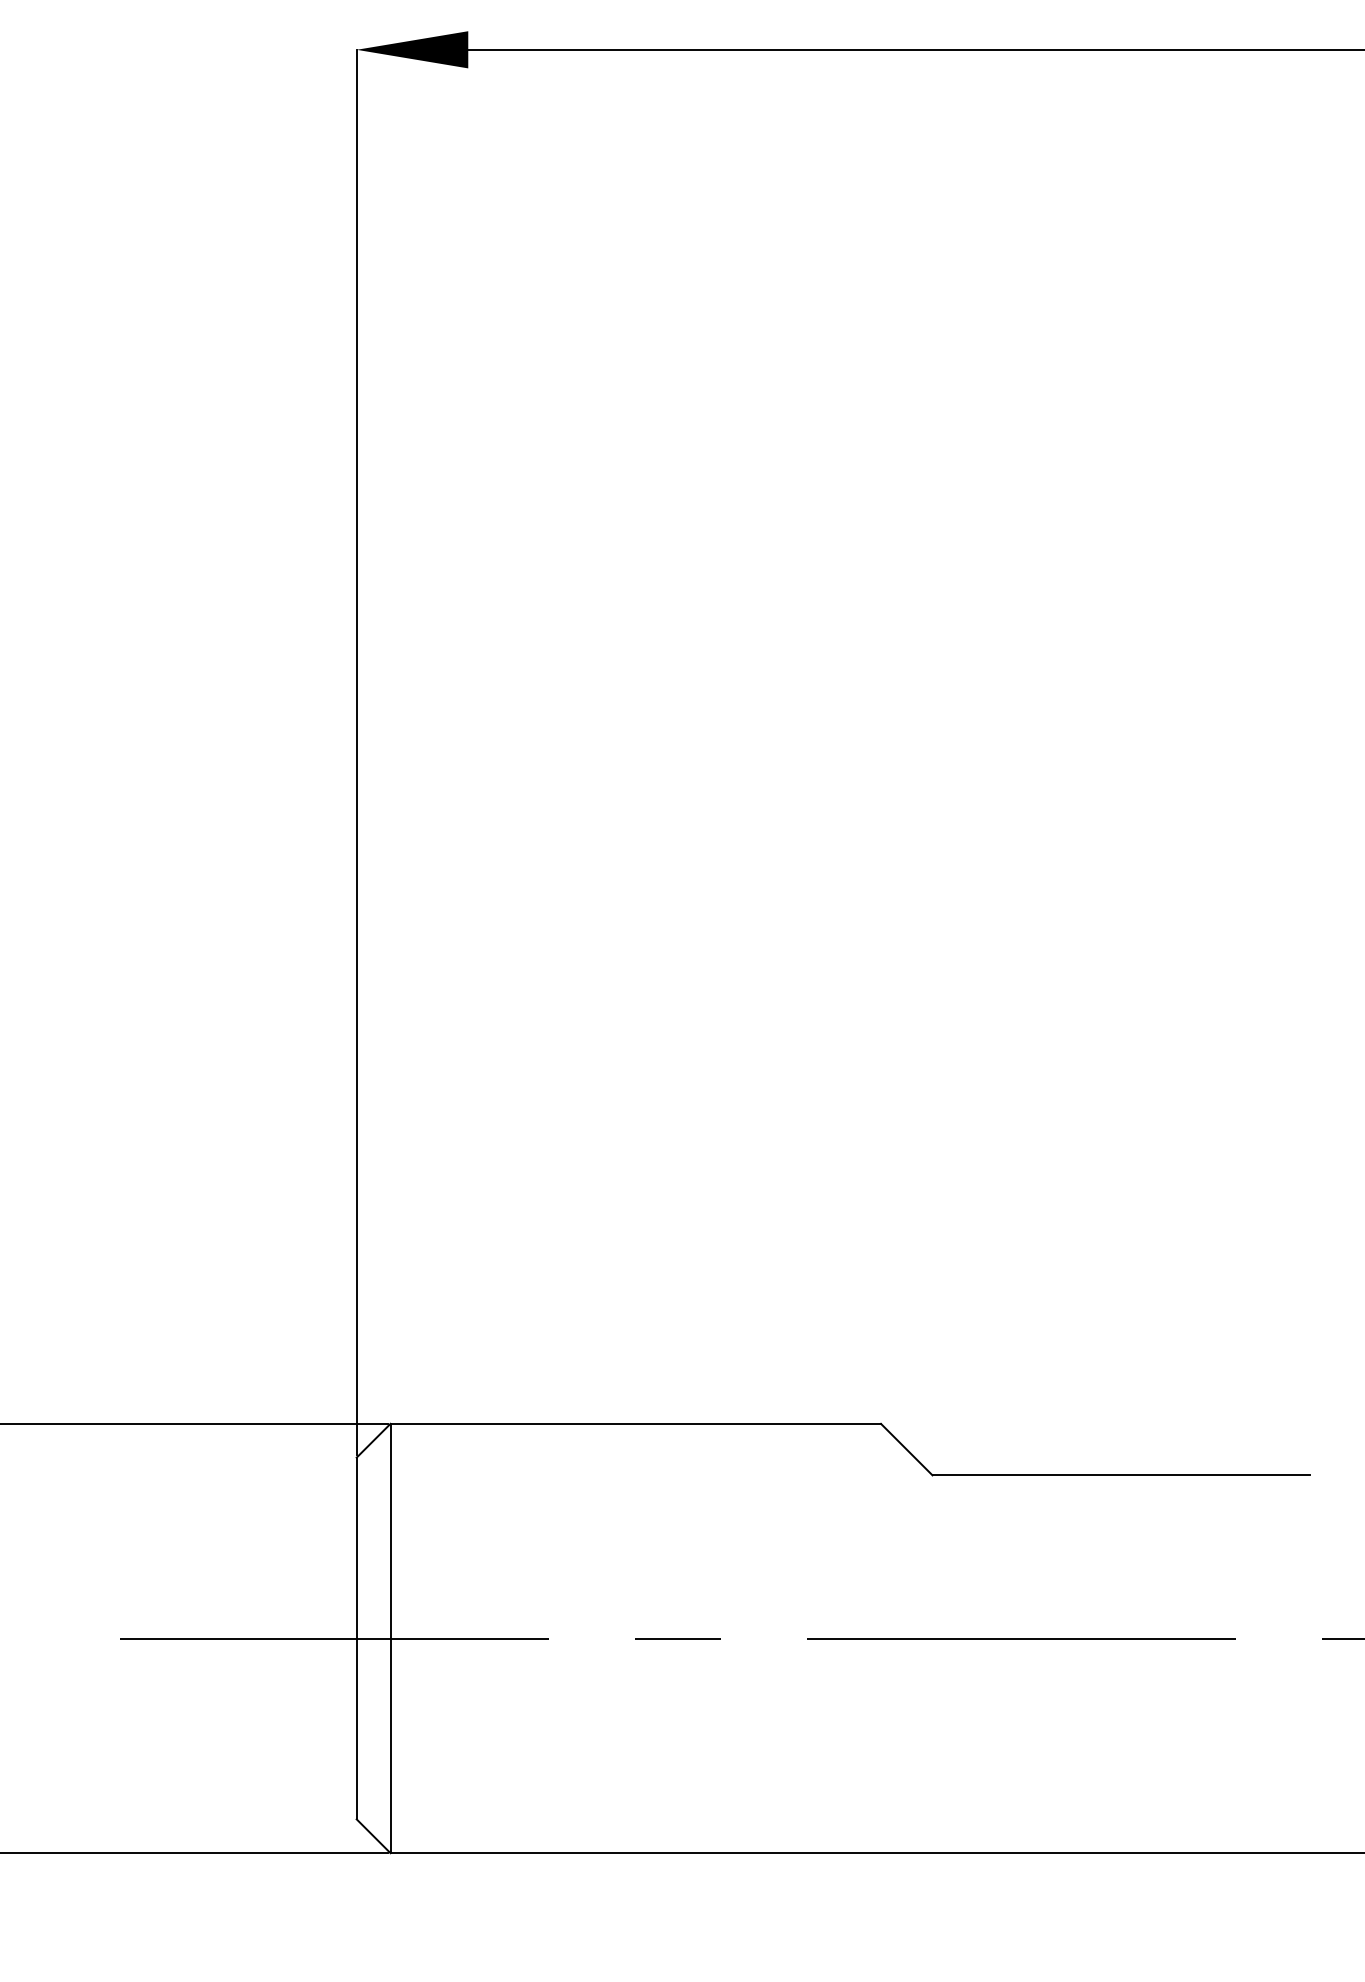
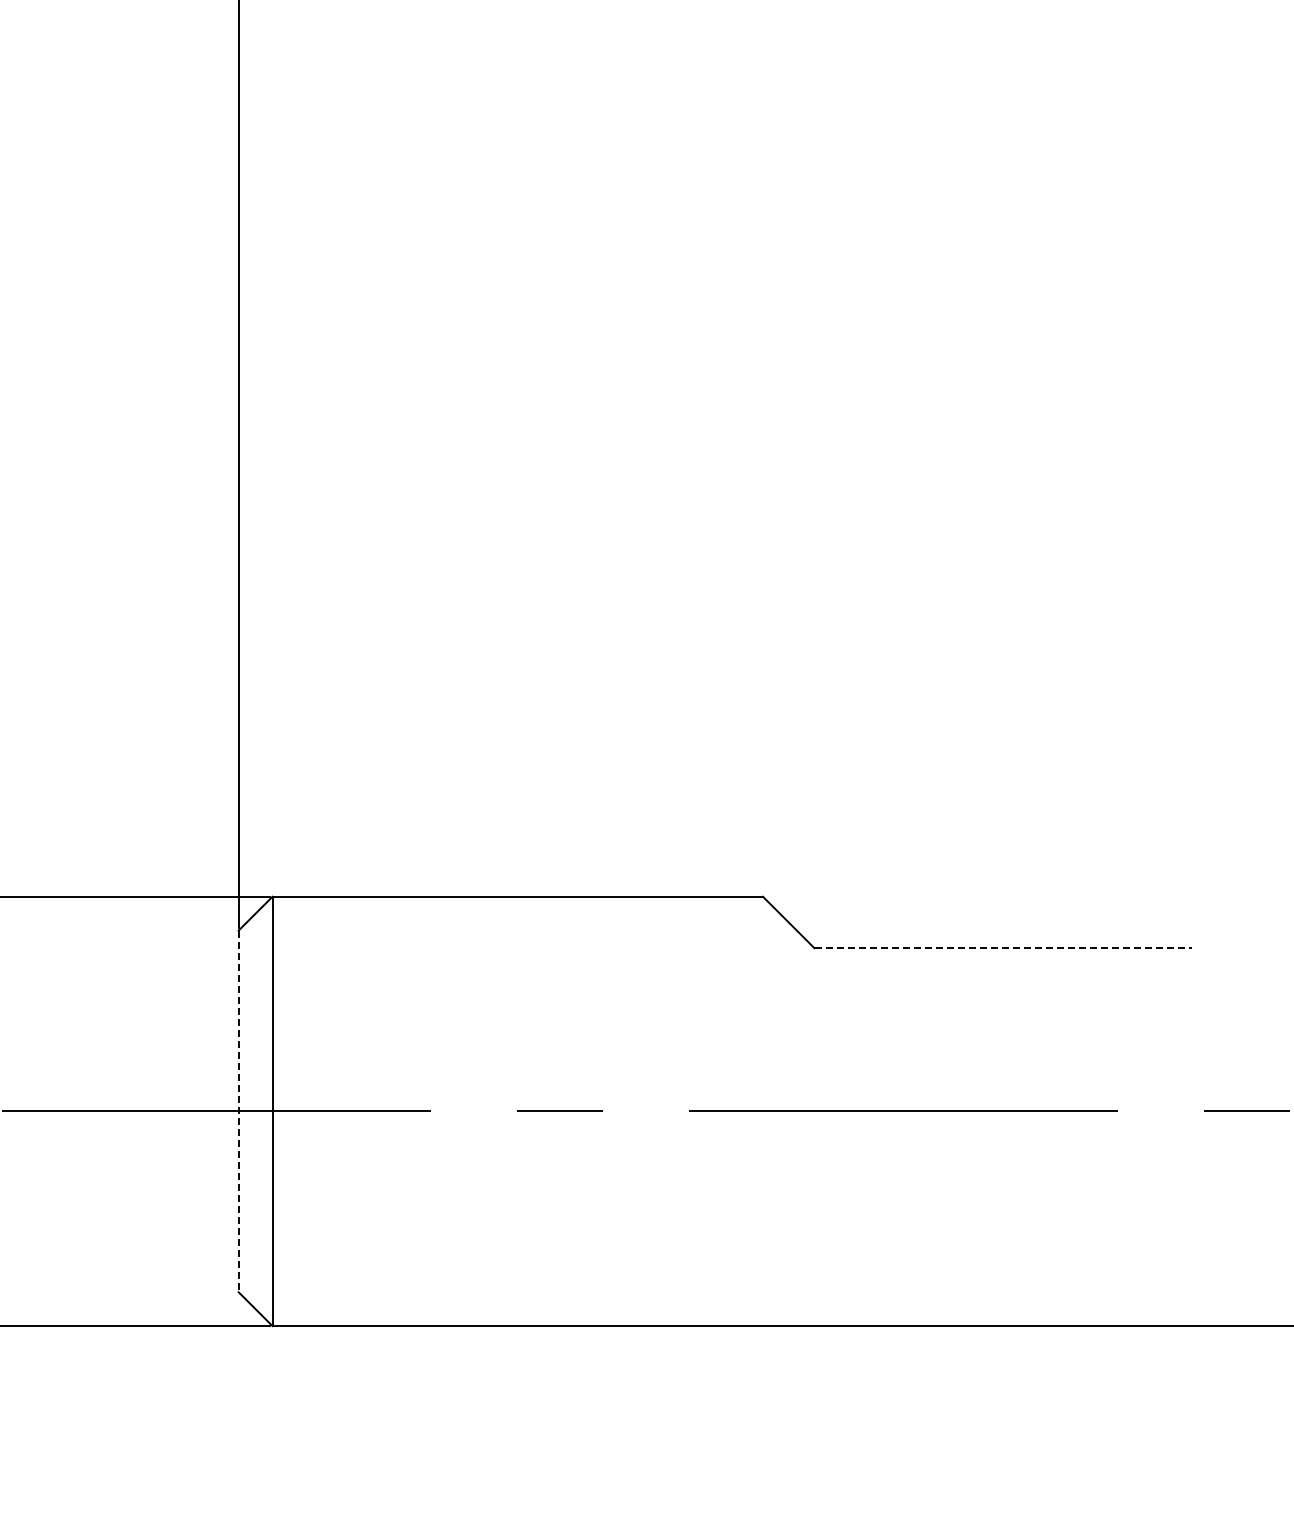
line: (1121, 1475) -> (1003, 948), solid -> dashed
line: (356, 1638) -> (238, 1111), solid -> dashed

